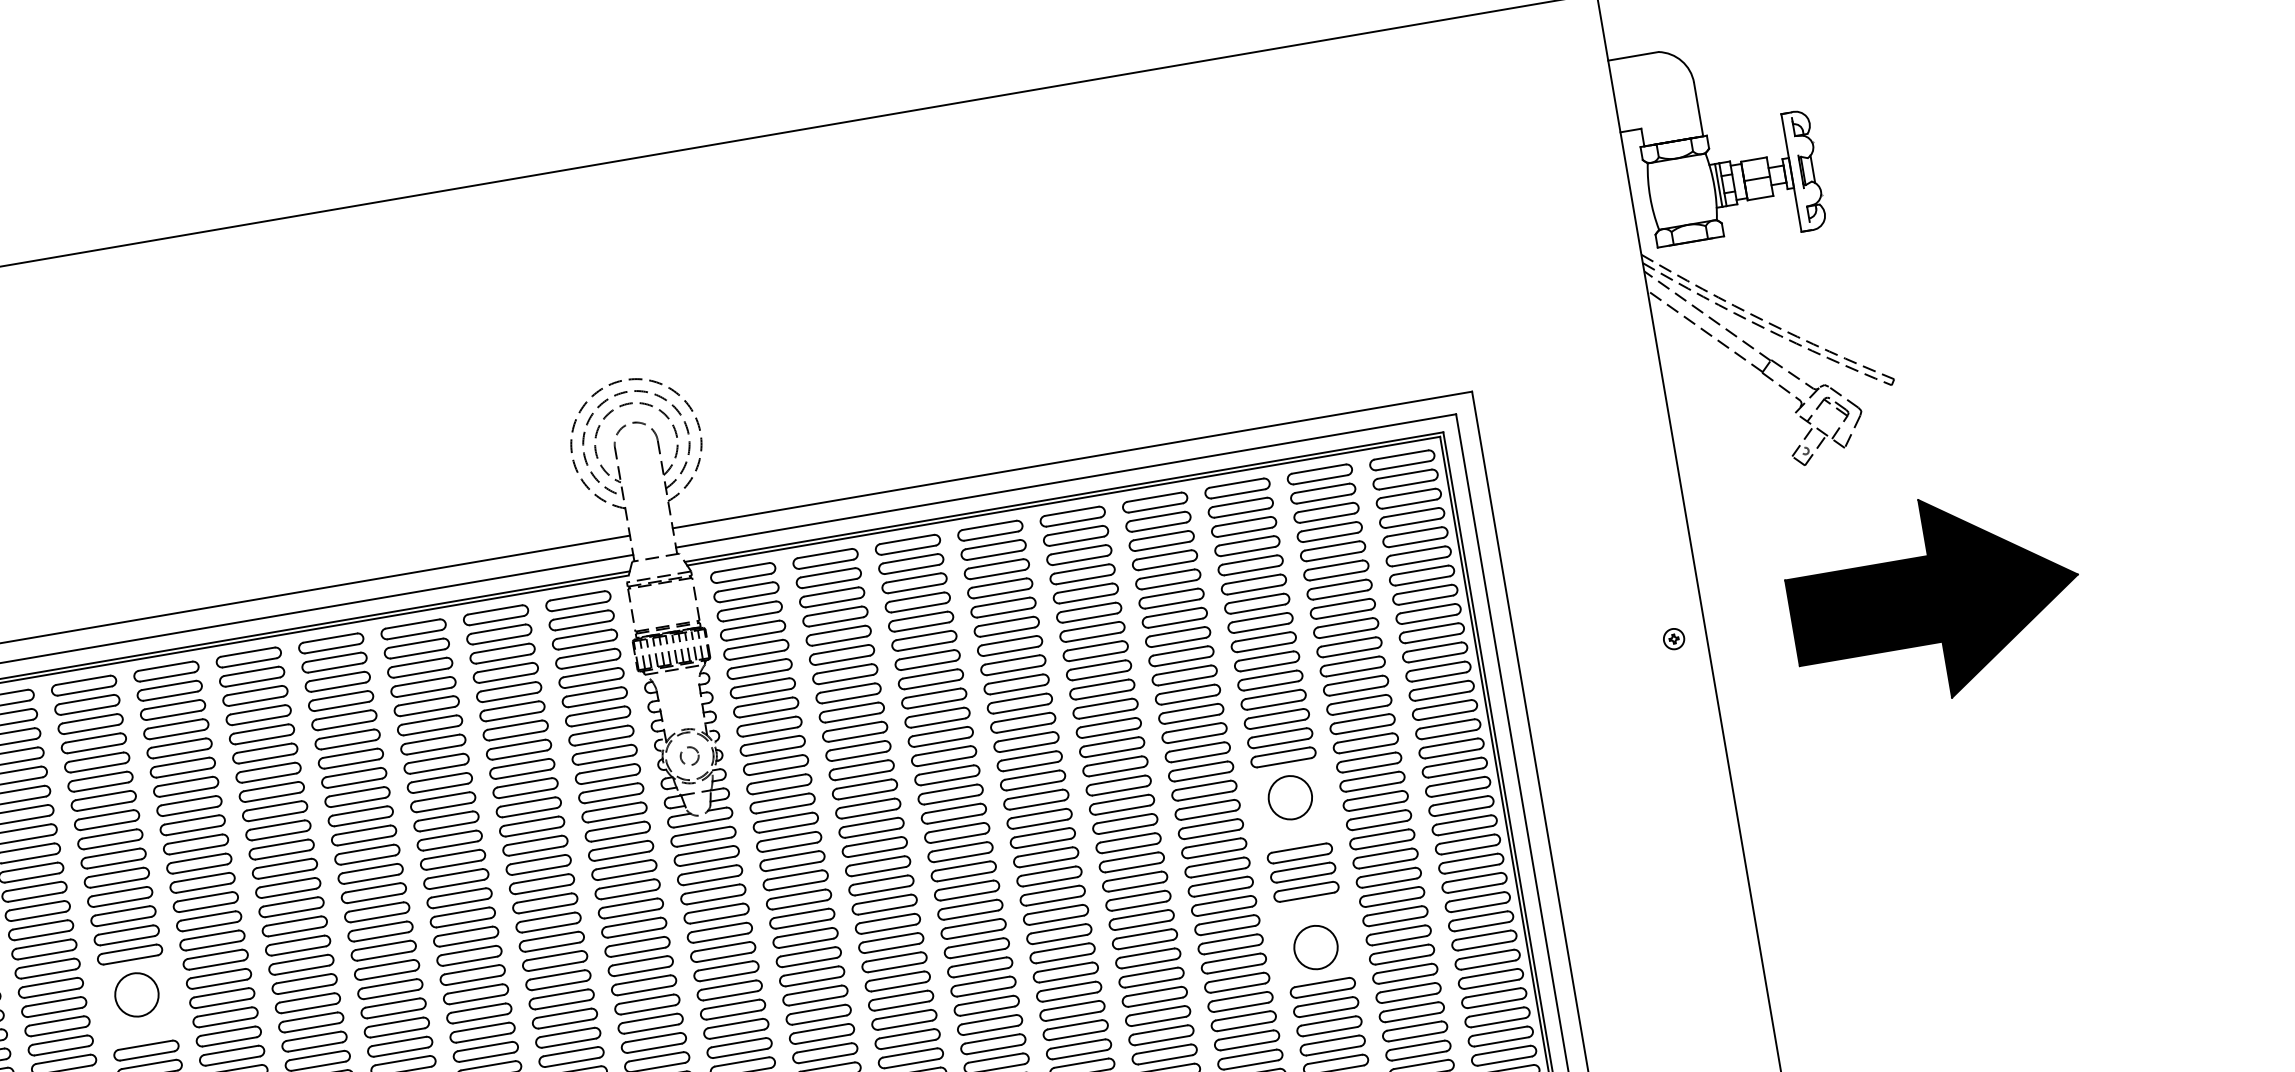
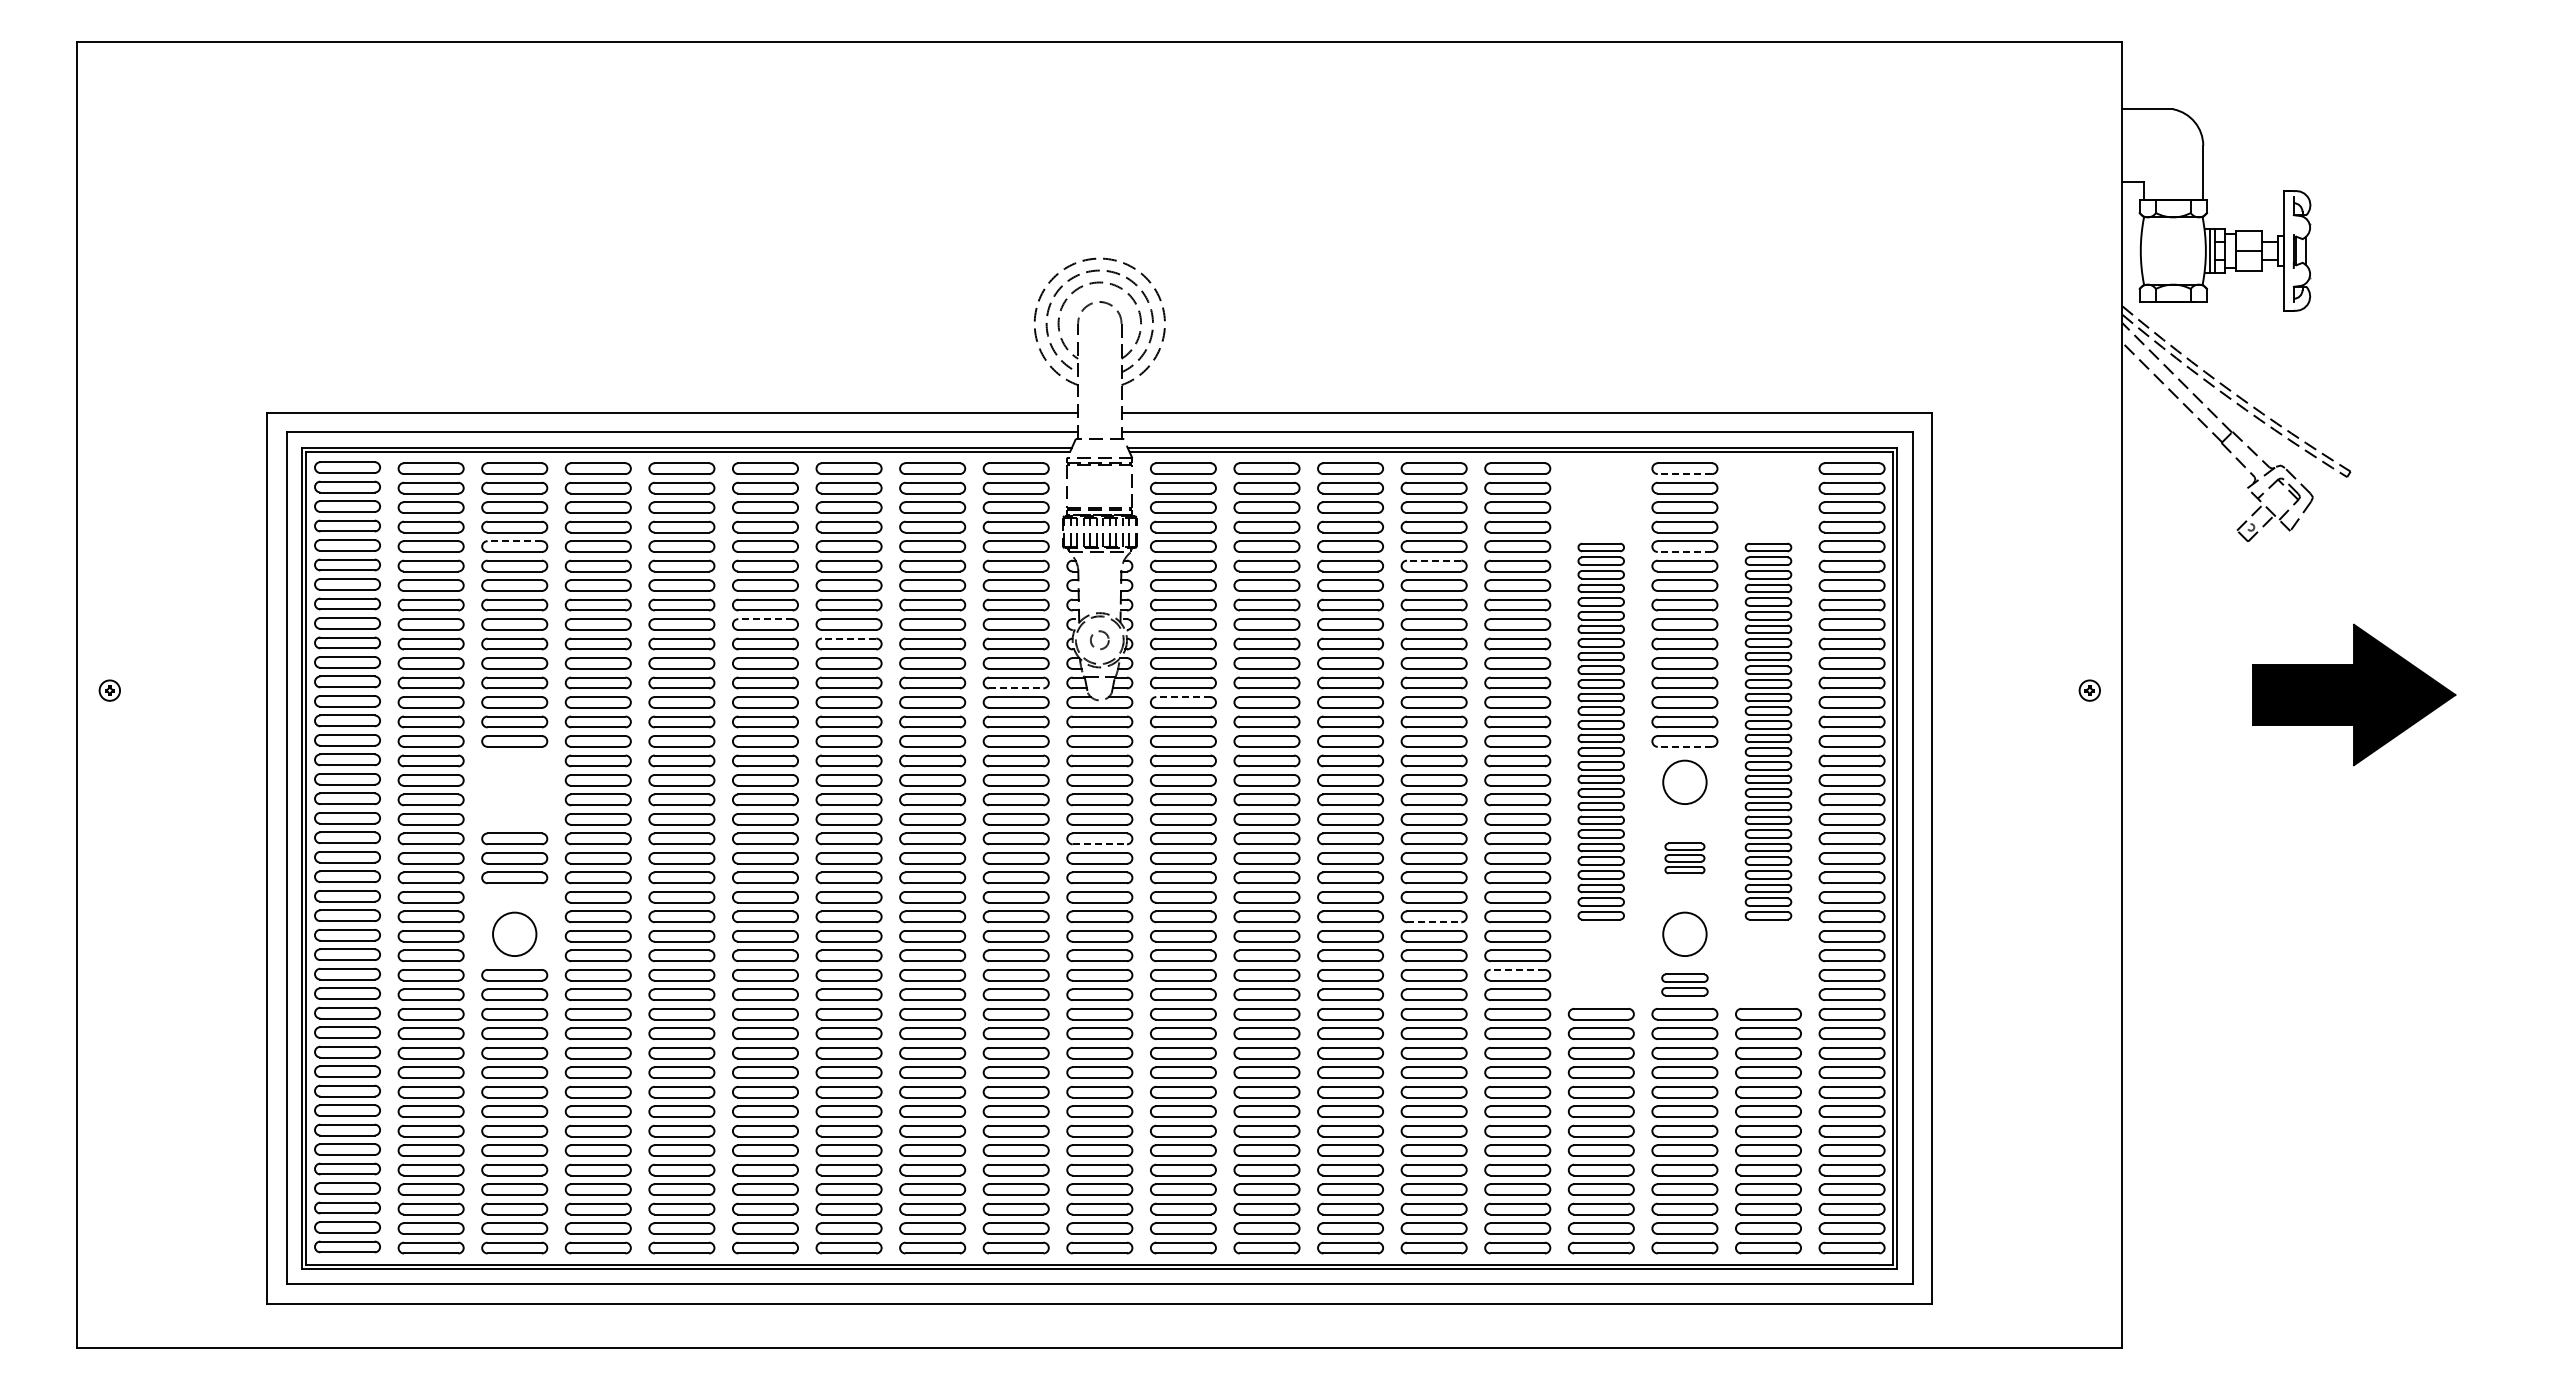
line: (1238, 494) -> (1684, 474), solid -> dashed
line: (1251, 571) -> (1684, 552), solid -> dashed
part: (1934, 598) -> (2353, 694), size x0.7
line: (1005, 621) -> (1433, 560), solid -> dashed
part: (1364, 733) -> (1768, 731), size x0.7
line: (96, 757) -> (514, 541), solid -> dashed
part: (1198, 761) -> (1600, 731), size x0.7
line: (1283, 762) -> (1684, 746), solid -> dashed
line: (356, 792) -> (765, 619), solid -> dashed
line: (441, 796) -> (848, 638), solid -> dashed
line: (780, 798) -> (1182, 697), solid -> dashed
line: (615, 817) -> (1016, 688), solid -> dashed
part: (1302, 872) -> (1684, 858), size x0.6
line: (724, 957) -> (1100, 844), solid -> dashed
line: (1067, 978) -> (1434, 922), solid -> dashed
circle: (136, 994) -> (514, 781), removed
part: (1324, 997) -> (1684, 984), size x0.7
line: (1156, 1010) -> (1517, 969), solid -> dashed

